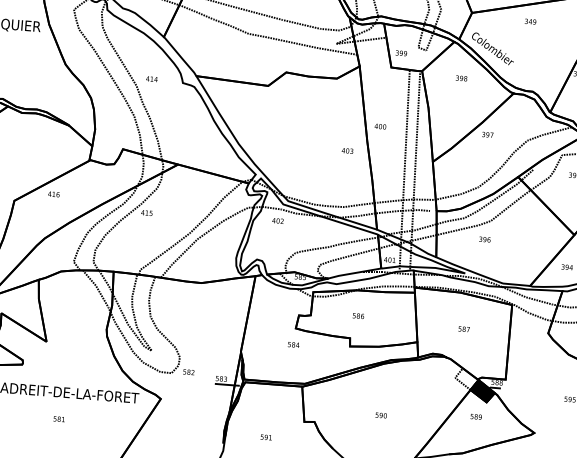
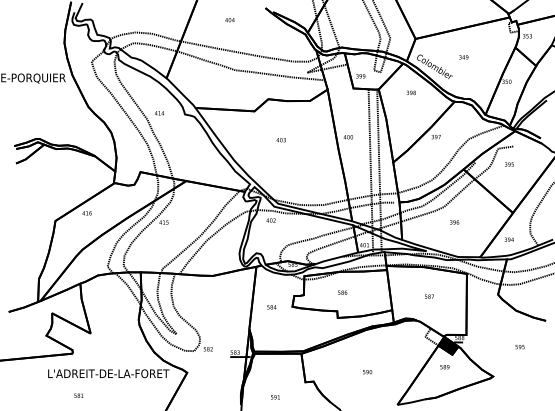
text: (530, 21) -> (463, 57), moved
text: (346, 151) -> (280, 140), moved
text: (484, 239) -> (454, 222), moved
text: (293, 345) -> (271, 307), moved
text: (58, 418) -> (78, 395), moved

